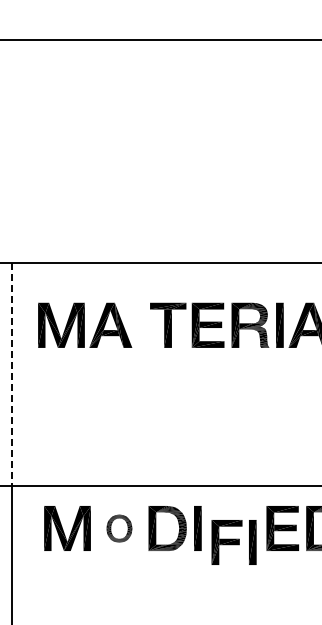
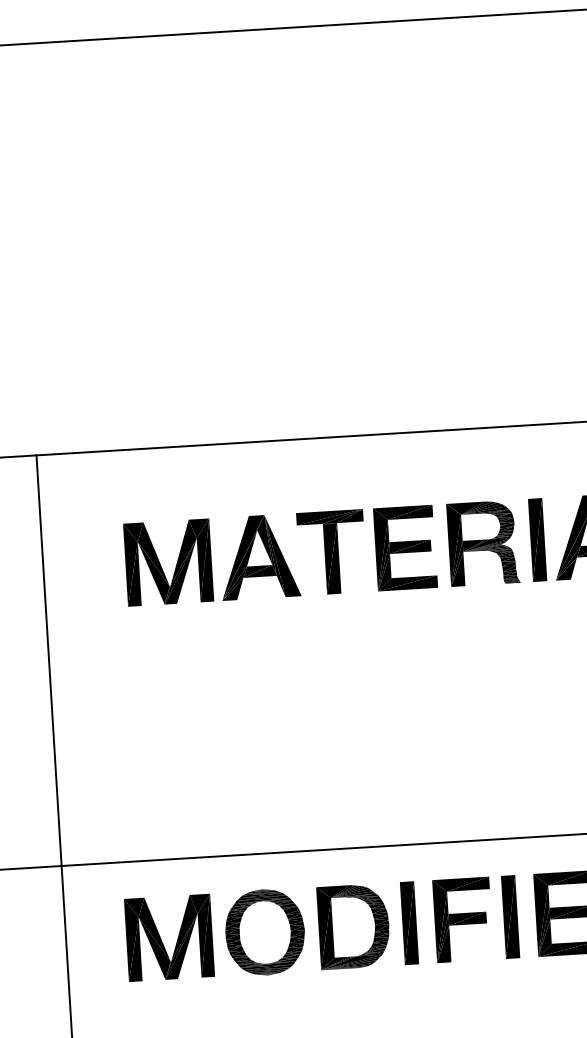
part: (85, 324) -> (212, 558), moved
line: (11, 374) -> (49, 660), dashed -> solid
part: (119, 528) -> (265, 932), size x1.67
part: (233, 542) -> (475, 919), moved

